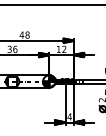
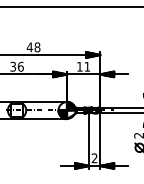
text: (63, 49) -> (86, 66), 12 -> 11
text: (69, 117) -> (94, 158), 4 -> 2

